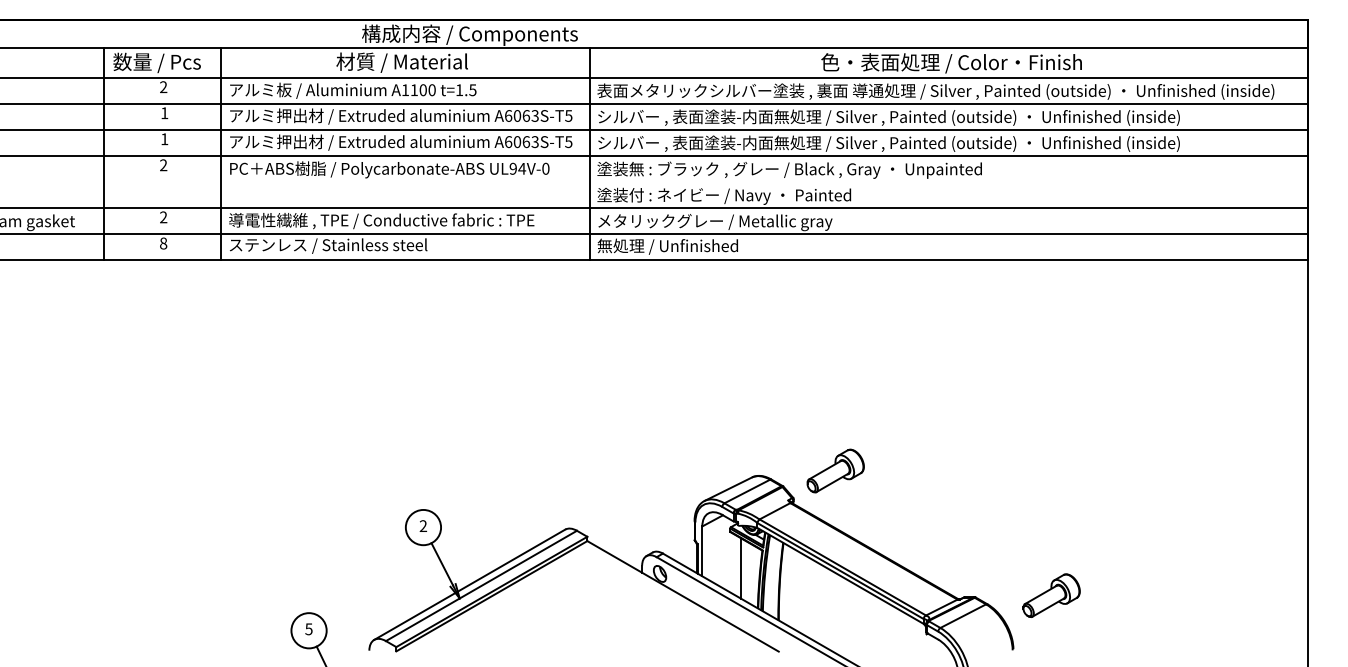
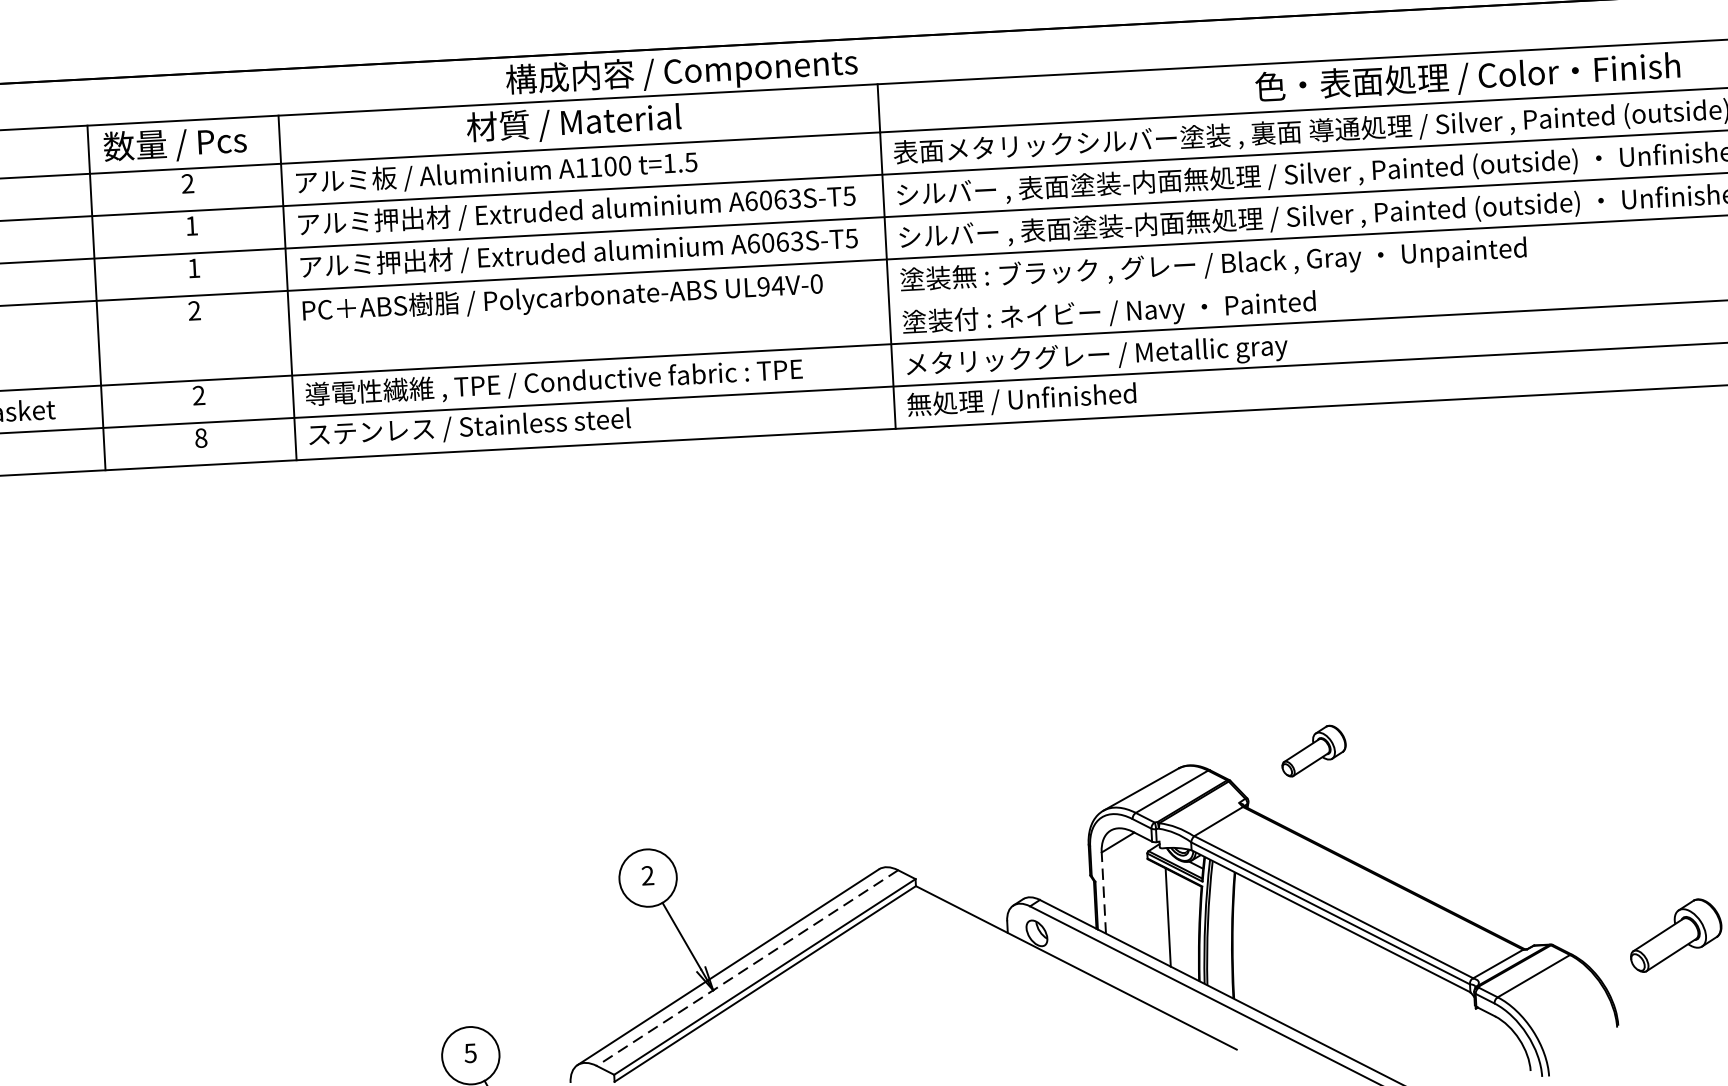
part: (835, 470) -> (1313, 750), size x0.7
line: (702, 551) -> (1104, 893), solid -> dashed
line: (481, 586) -> (747, 969), solid -> dashed

